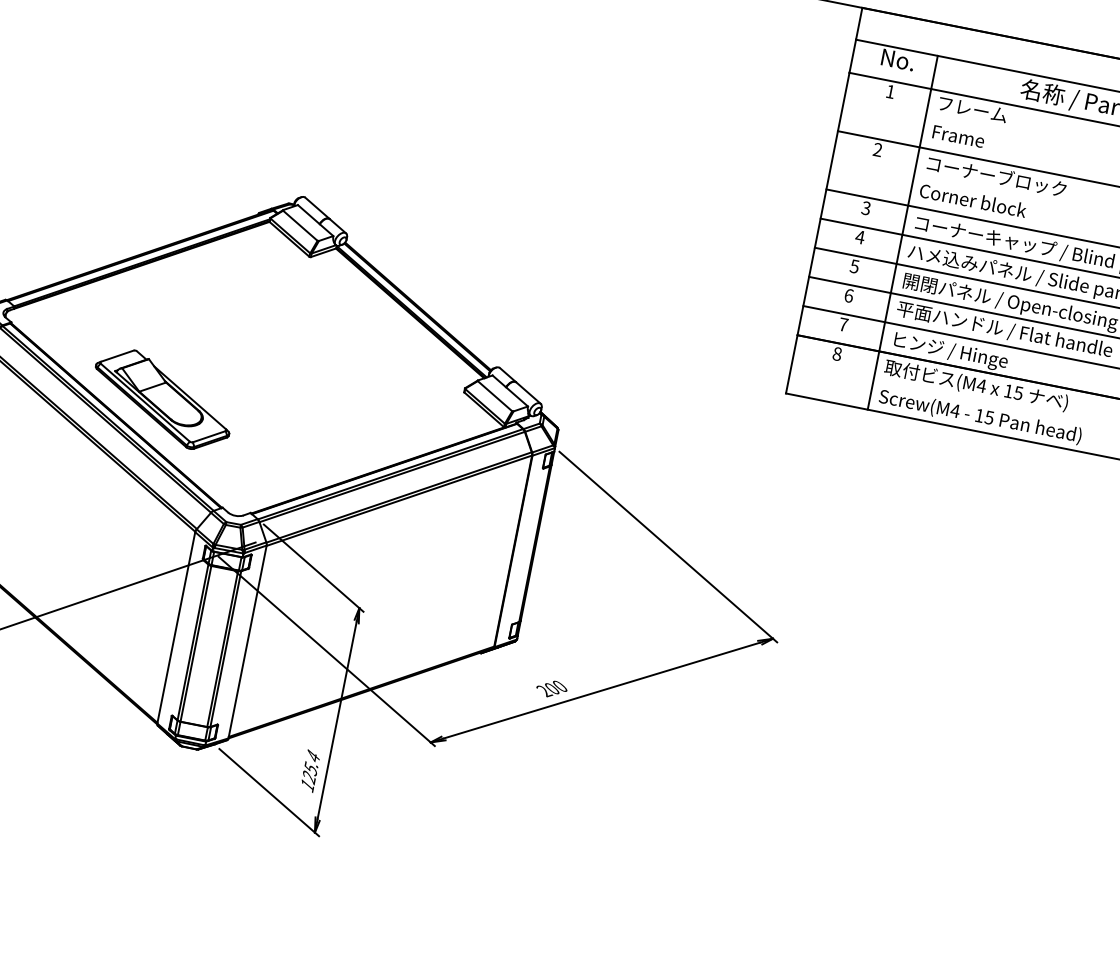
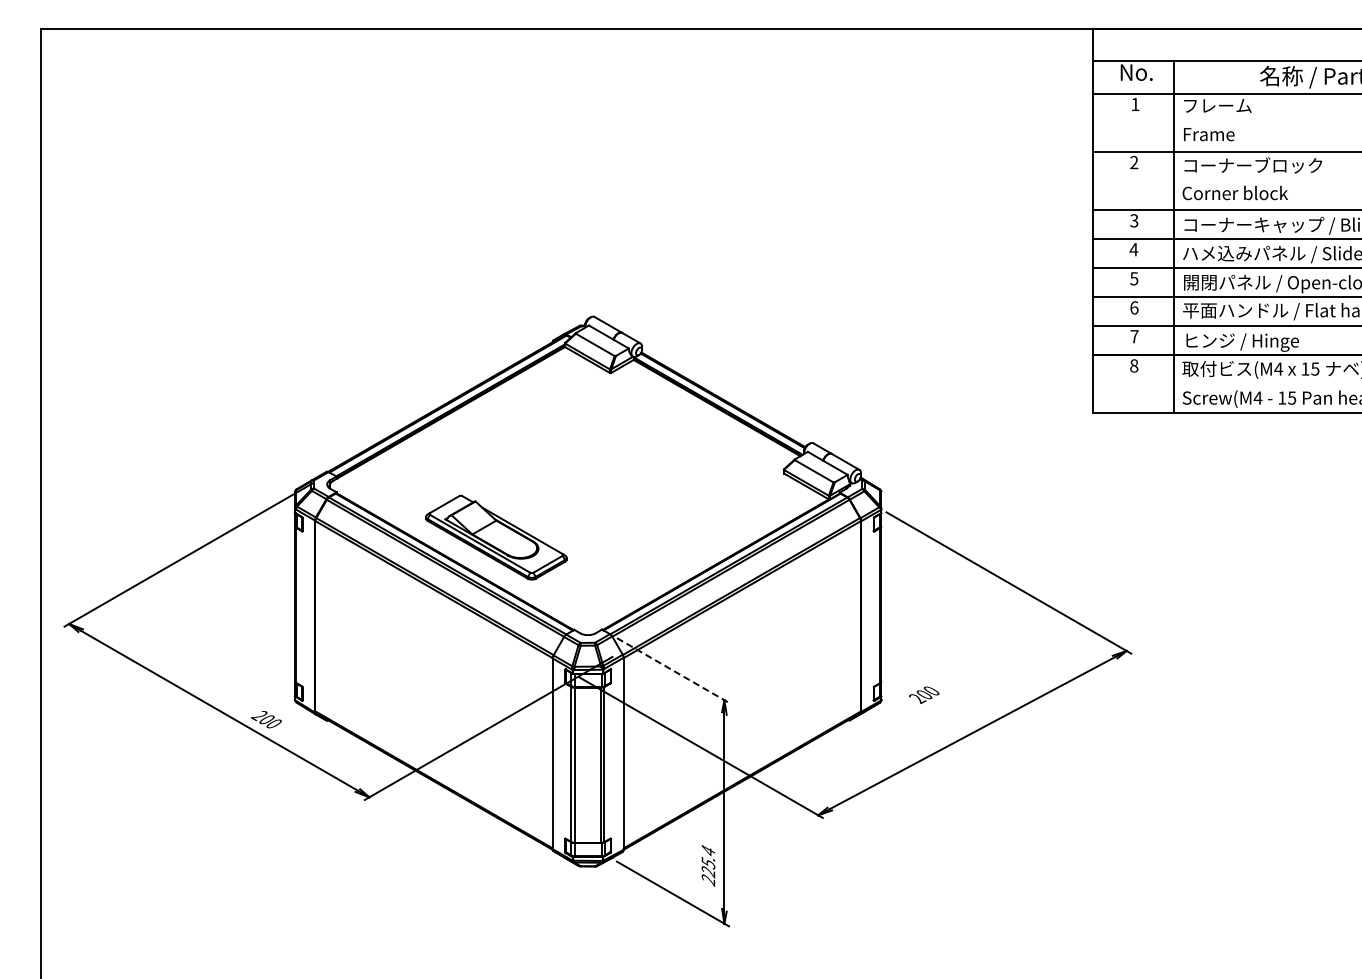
line: (314, 568) -> (673, 670), solid -> dashed
text: (552, 688) -> (924, 694), moved
text: (306, 785) -> (707, 880), 125.4 -> 225.4

